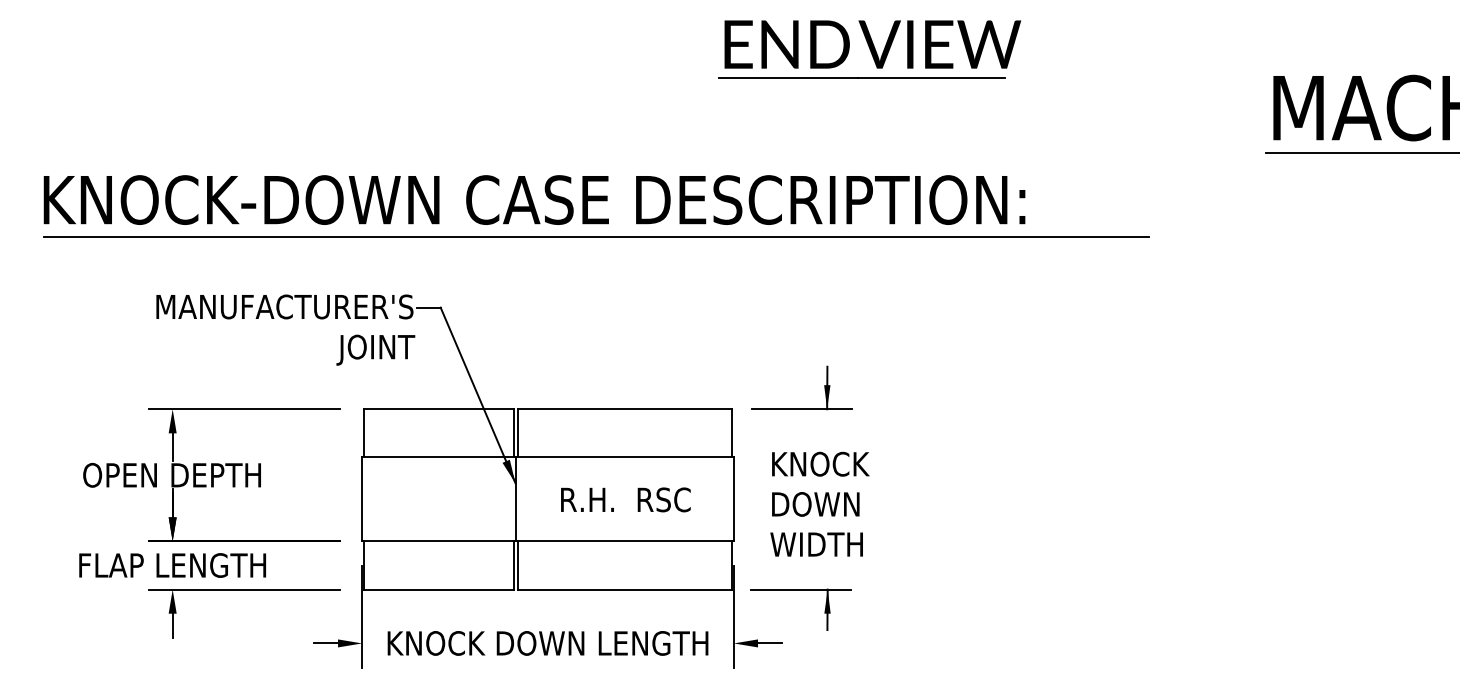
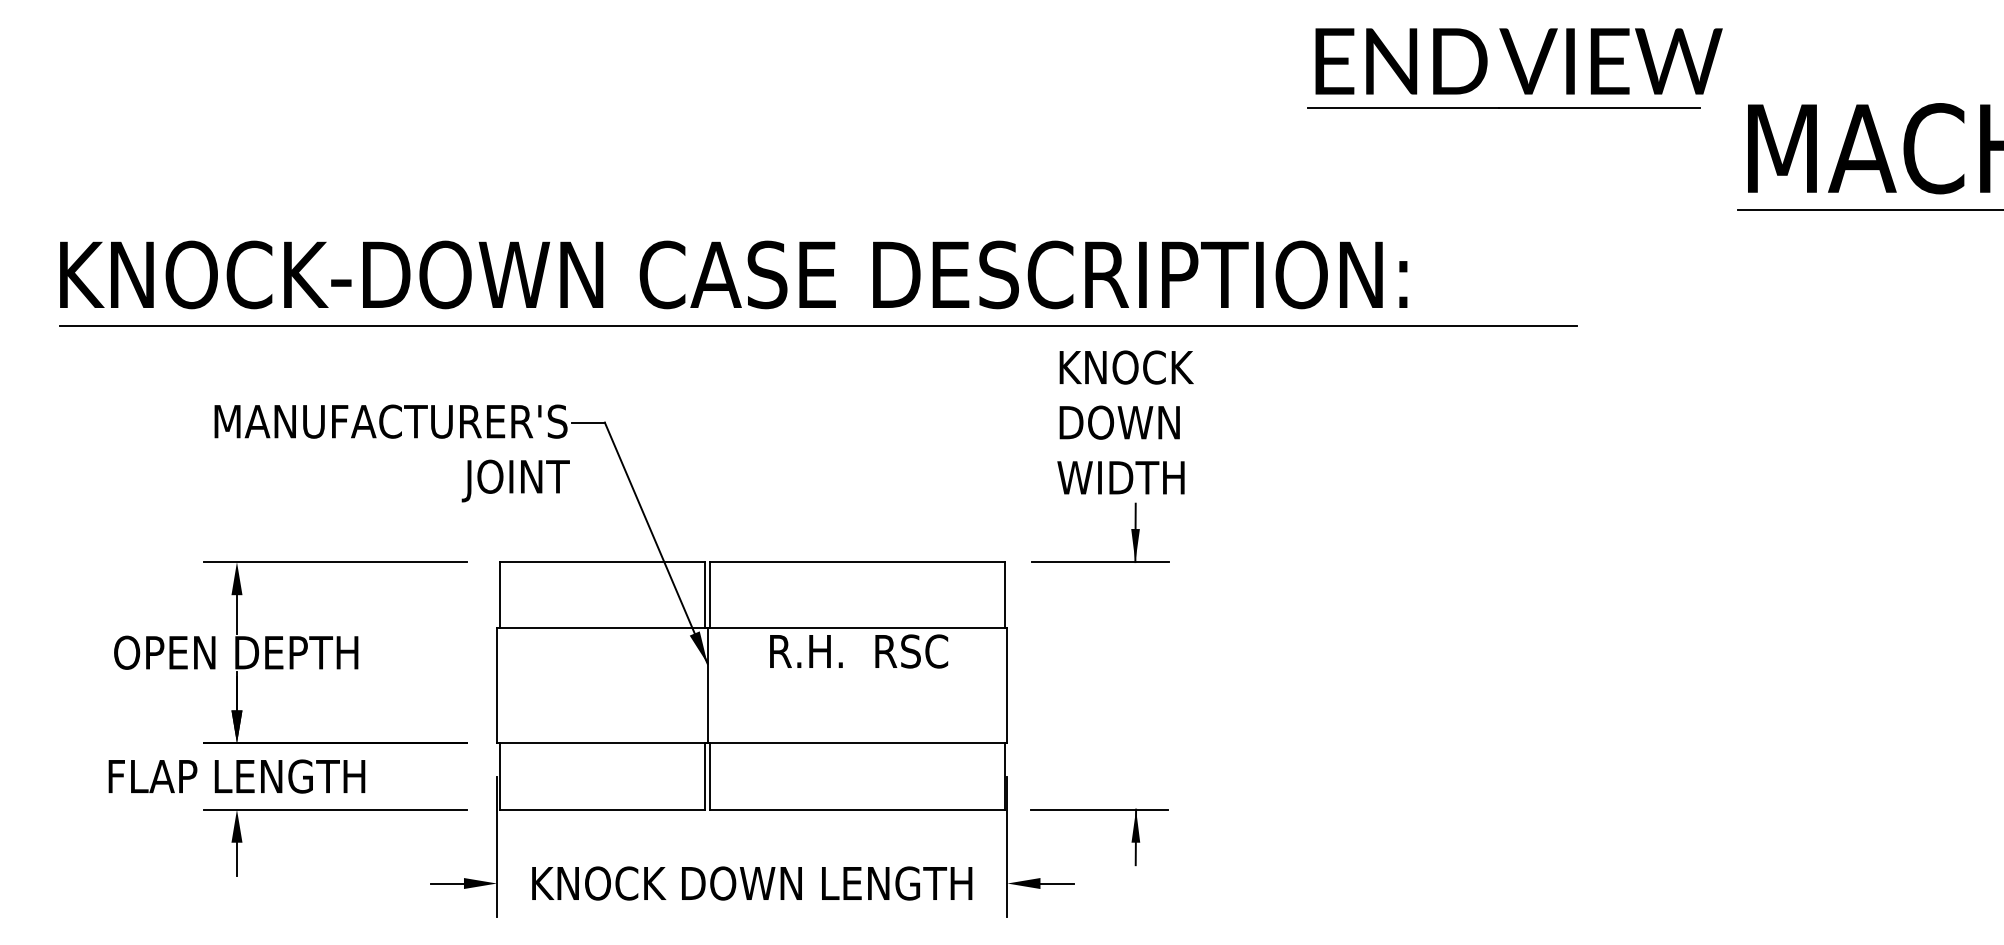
part: (869, 49) -> (1514, 68), moved
text: (626, 499) -> (859, 651), moved
text: (819, 504) -> (1125, 422), moved

